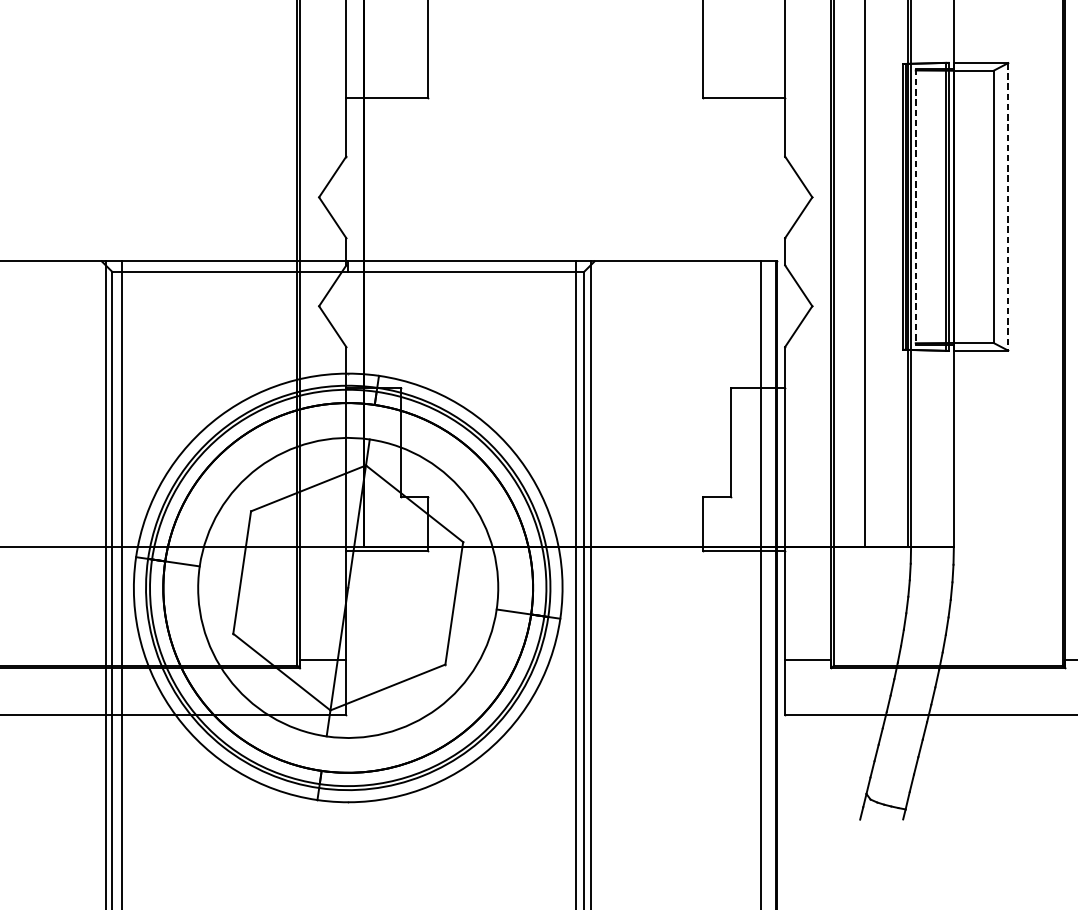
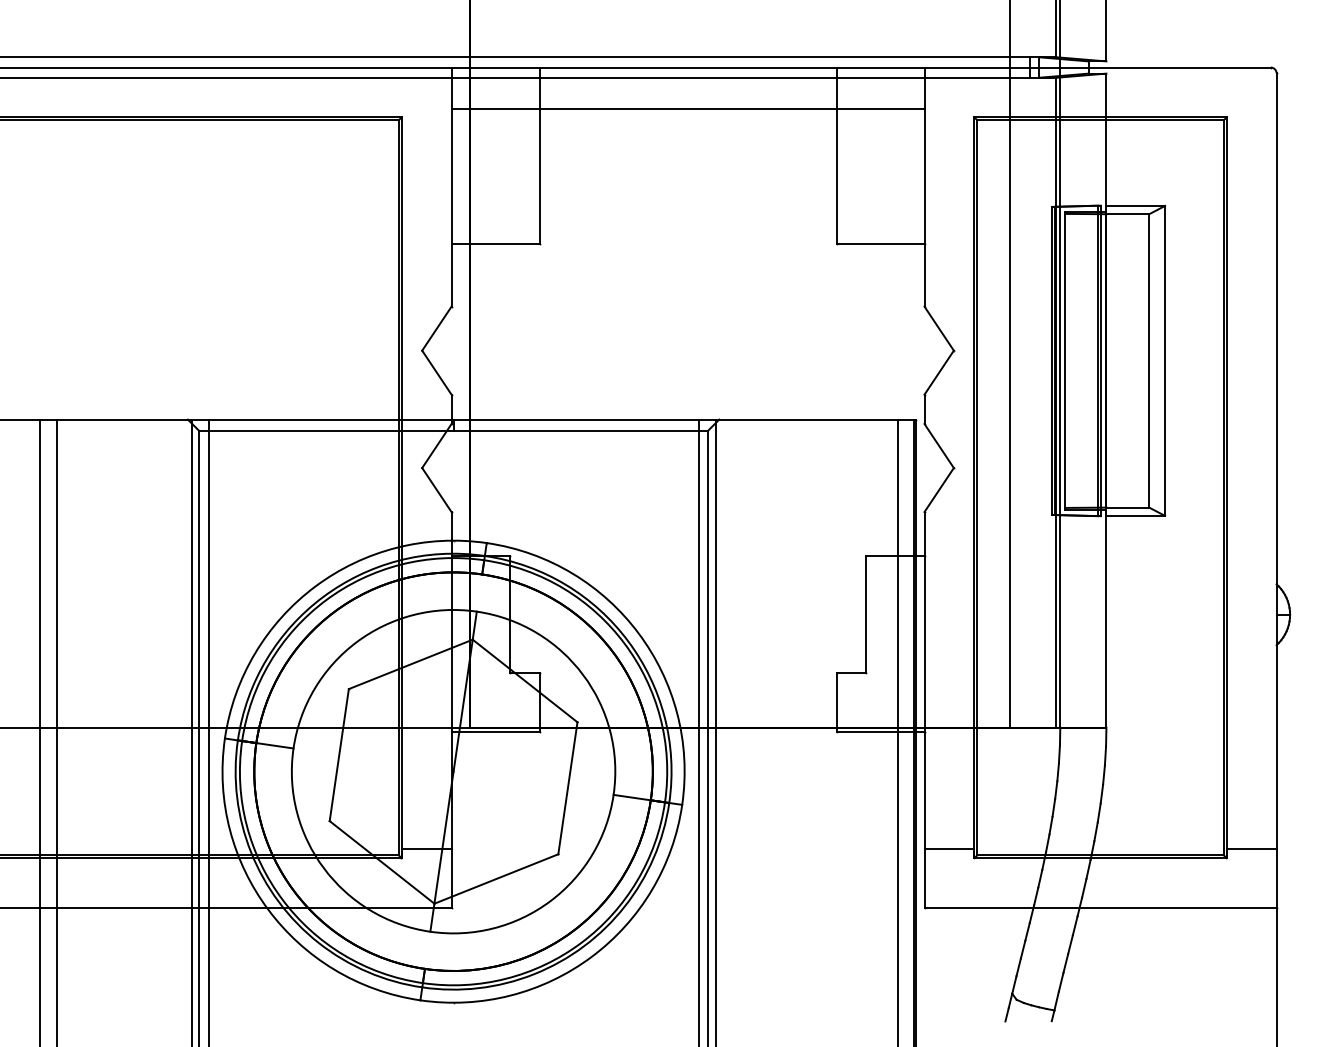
line: (915, 206) -> (1065, 360), dashed -> solid
line: (1008, 206) -> (1165, 360), dashed -> solid

